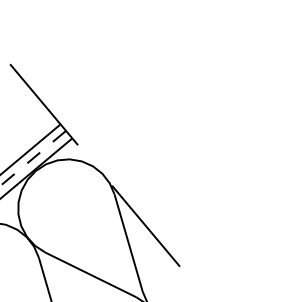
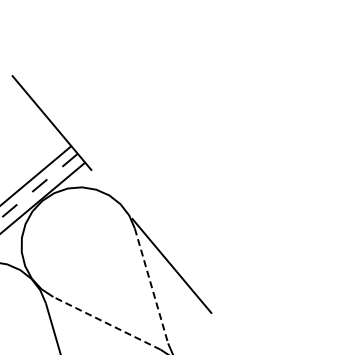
line: (128, 243) -> (151, 286), solid -> dashed
line: (91, 275) -> (107, 323), solid -> dashed

